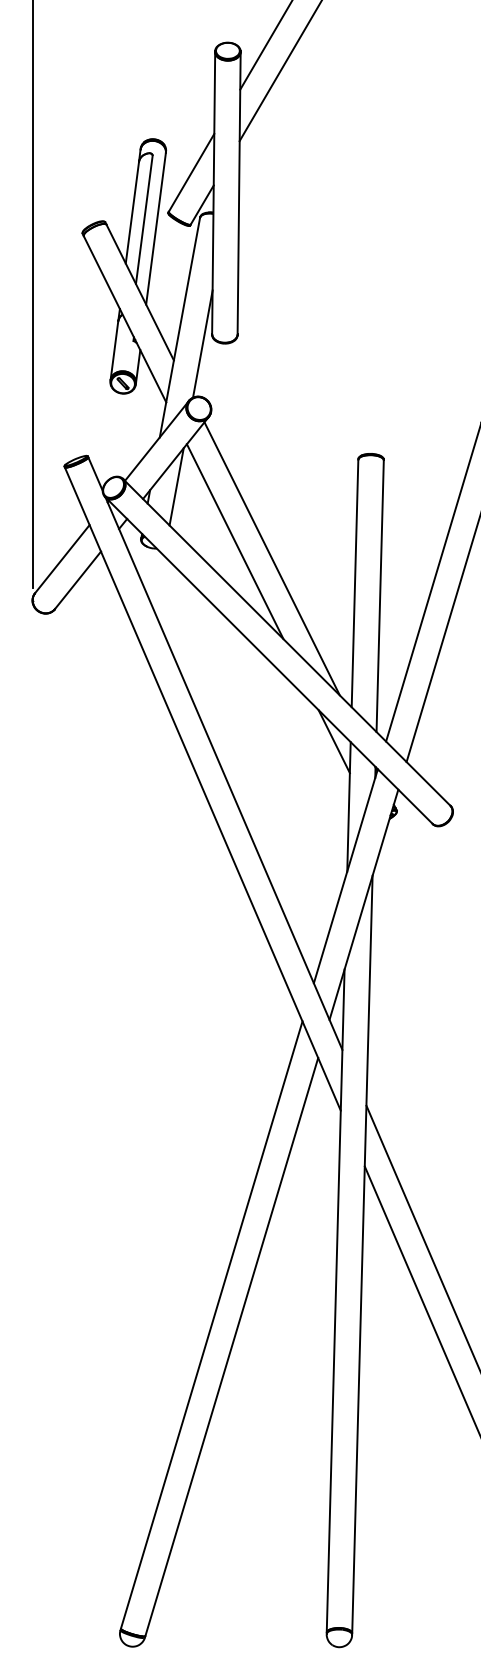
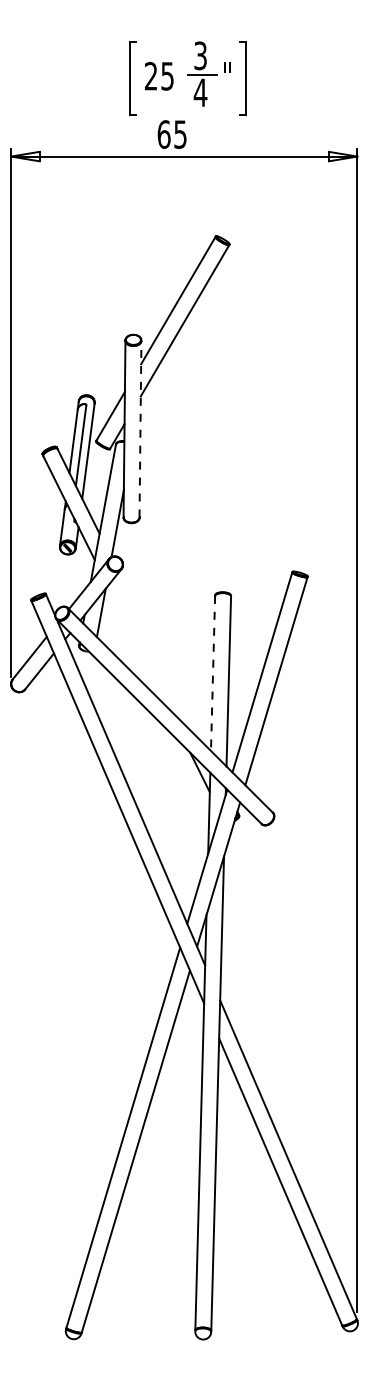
line: (239, 192) -> (140, 428), solid -> dashed
line: (234, 542) -> (137, 647), removed
line: (271, 558) -> (160, 657), removed
line: (355, 583) -> (213, 673), solid -> dashed

